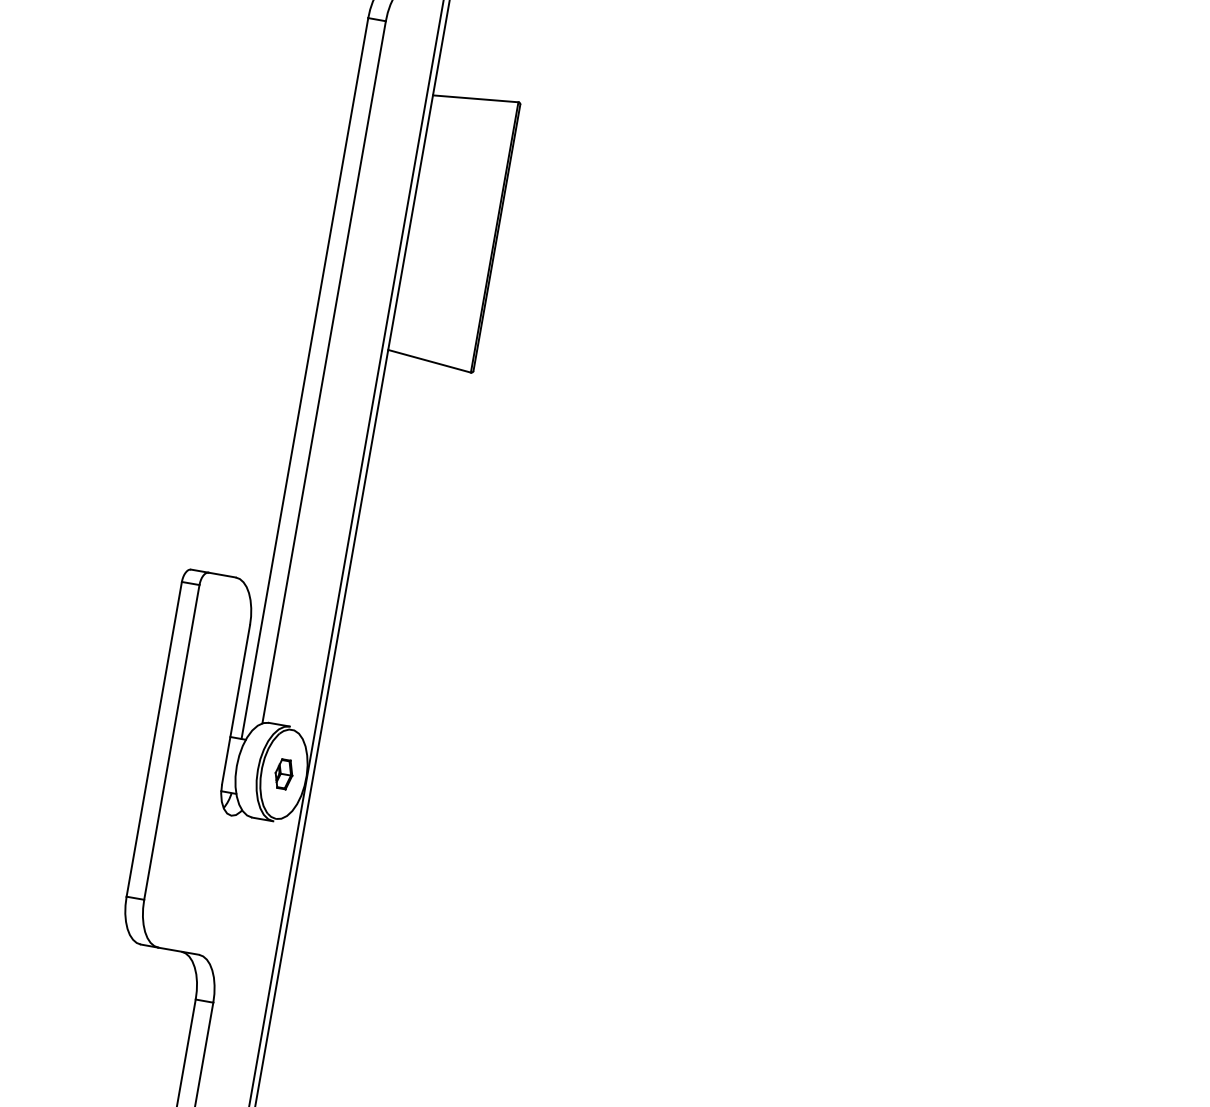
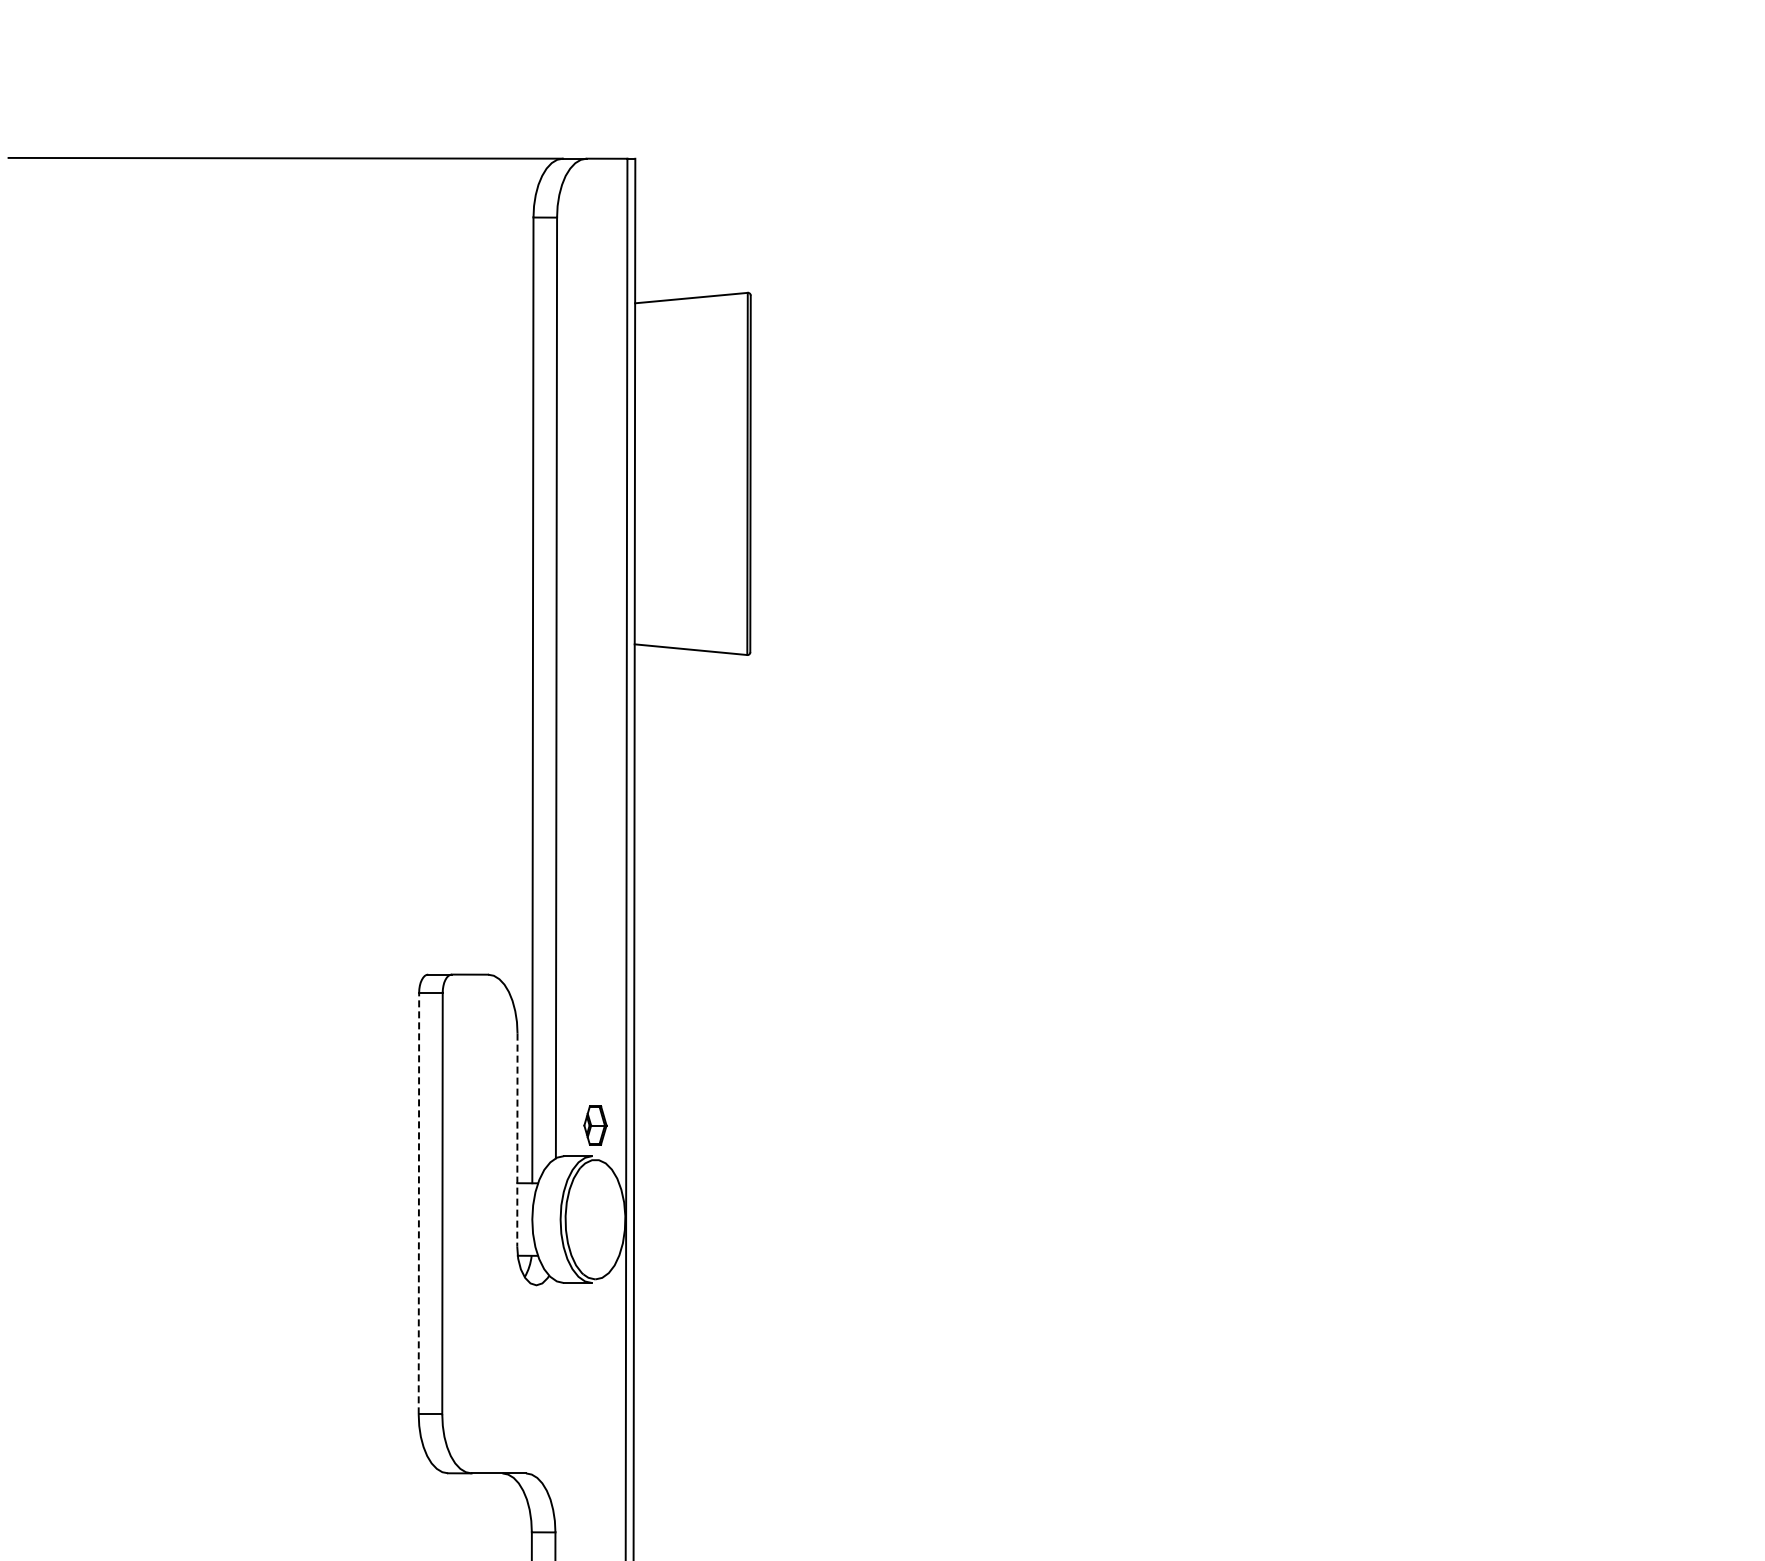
line: (236, 705) -> (517, 1140), solid -> dashed
line: (153, 739) -> (418, 1203), solid -> dashed
part: (284, 774) -> (595, 1125), moved

